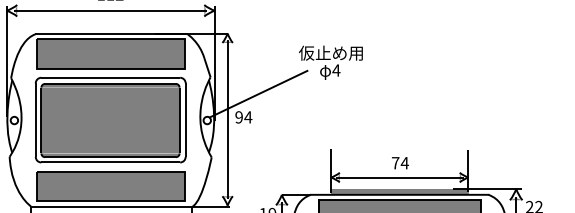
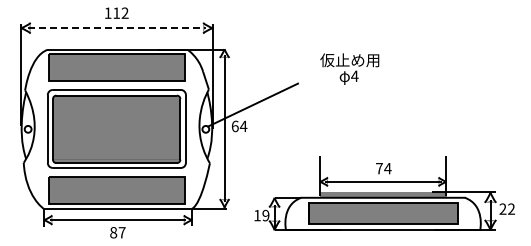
line: (110, 11) -> (116, 28), solid -> dashed
text: (330, 62) -> (349, 68), moved
text: (238, 117) -> (234, 126), 94 -> 64

